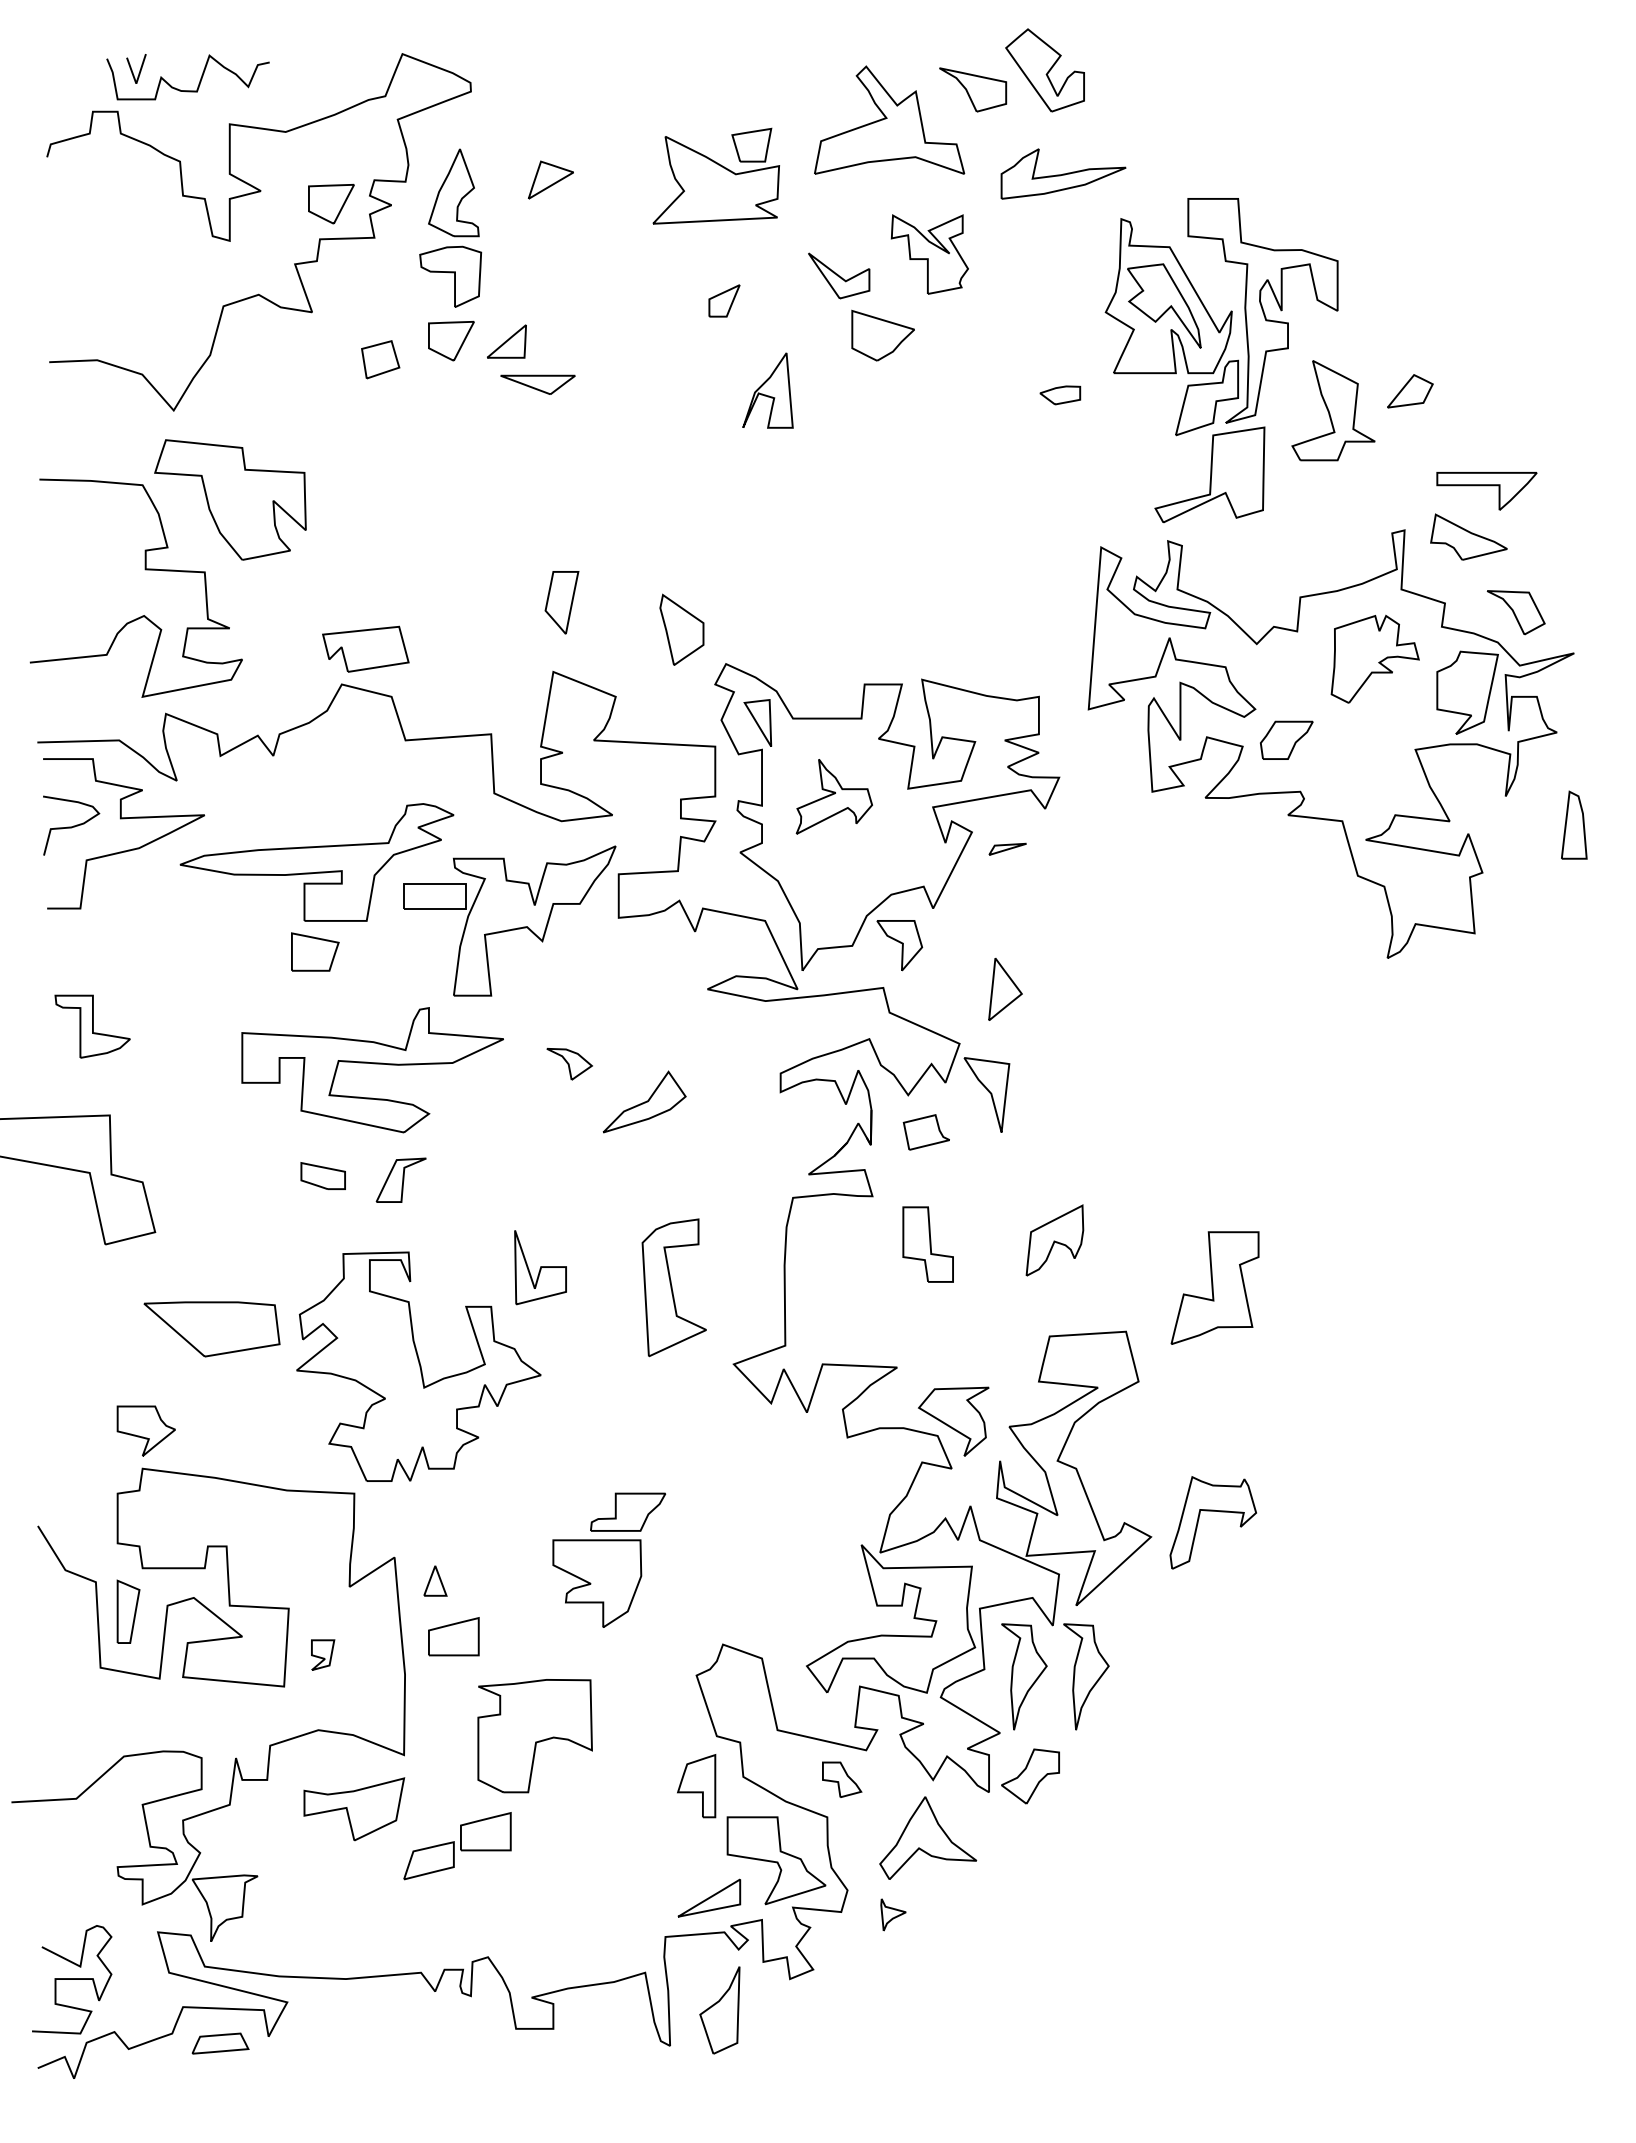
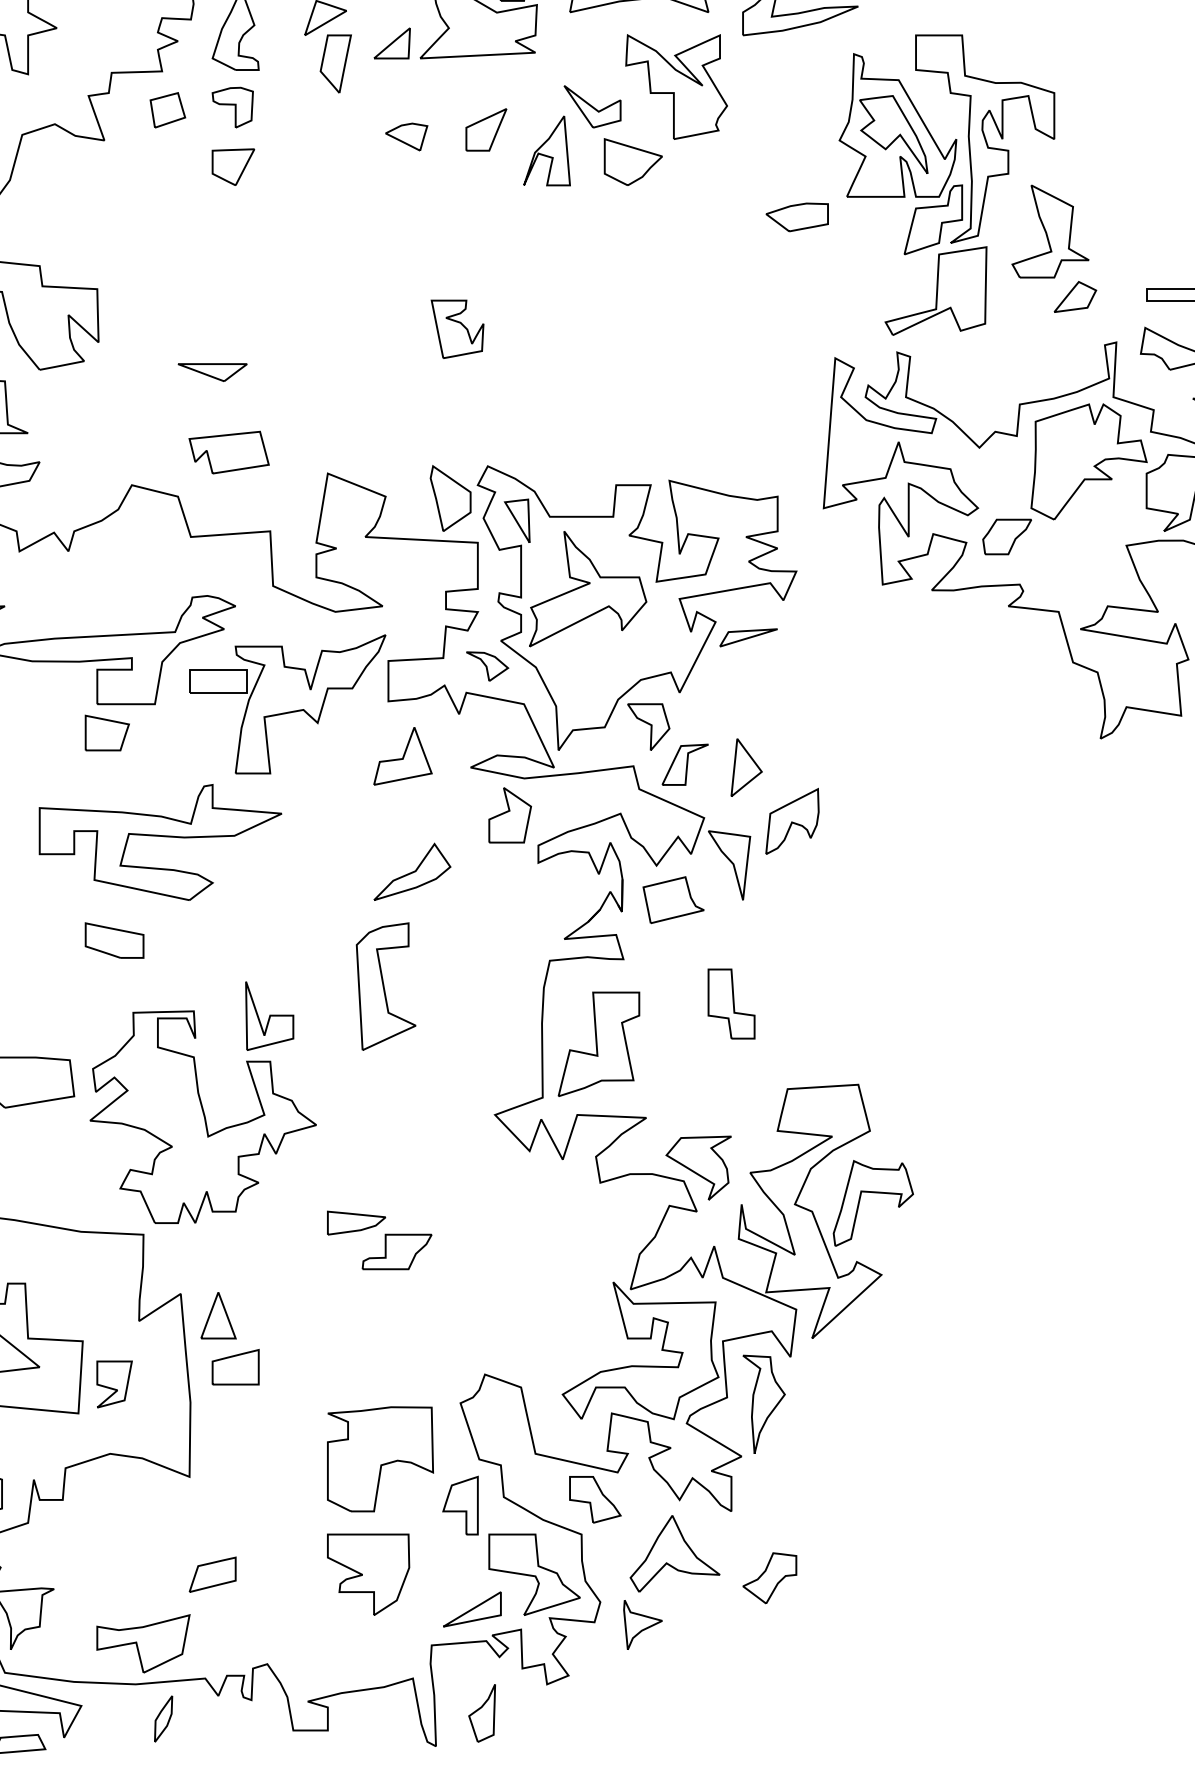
part: (331, 203) -> (122, 39), removed
part: (929, 254) -> (676, 86), size x1.43
part: (450, 276) -> (232, 107), size x0.71
part: (724, 300) -> (486, 129), size x1.43
part: (638, 308) -> (406, 136), added
part: (506, 341) -> (391, 43), moved
part: (380, 359) -> (167, 110), moved
part: (537, 384) -> (212, 372), moved
part: (767, 390) -> (546, 150), moved
part: (1410, 391) -> (1075, 297), moved
part: (1060, 395) -> (797, 217), size x1.67
part: (693, 516) -> (457, 329), added
part: (561, 602) -> (335, 63), moved
part: (681, 629) -> (450, 498), moved
part: (365, 648) -> (228, 451), moved
part: (1375, 659) -> (1089, 462), size x1.43
part: (834, 796) -> (588, 588), size x1.67
part: (1007, 849) -> (748, 638), size x1.67
part: (634, 976) -> (403, 755), added
part: (749, 1040) -> (509, 814), added
part: (569, 1063) -> (487, 665), moved
part: (926, 1132) -> (673, 900), size x1.43
part: (323, 1175) -> (114, 940), size x1.43
part: (400, 1179) -> (684, 764), moved
part: (1054, 1240) -> (792, 821), moved
part: (927, 1244) -> (730, 1003), moved
part: (540, 1267) -> (269, 1015), moved
part: (673, 1287) -> (385, 986), moved
part: (1214, 1287) -> (598, 1043), moved
part: (584, 1480) -> (356, 1222), added
part: (1212, 1511) -> (872, 1192), moved
part: (435, 1580) -> (218, 1315), size x1.67
part: (597, 1583) -> (368, 1574), moved
part: (322, 1654) -> (114, 1383), size x1.67
part: (1086, 1676) -> (821, 1404), removed
part: (534, 1736) -> (379, 1459), moved
part: (1030, 1776) -> (769, 1578), moved
part: (841, 1779) -> (594, 1499), size x1.43
part: (354, 1809) -> (143, 1644), moved
part: (485, 1831) -> (264, 1547), removed
part: (893, 1914) -> (642, 1624), size x1.67
part: (719, 2009) -> (481, 1712), size x0.71
part: (375, 2016) -> (163, 1719), added

